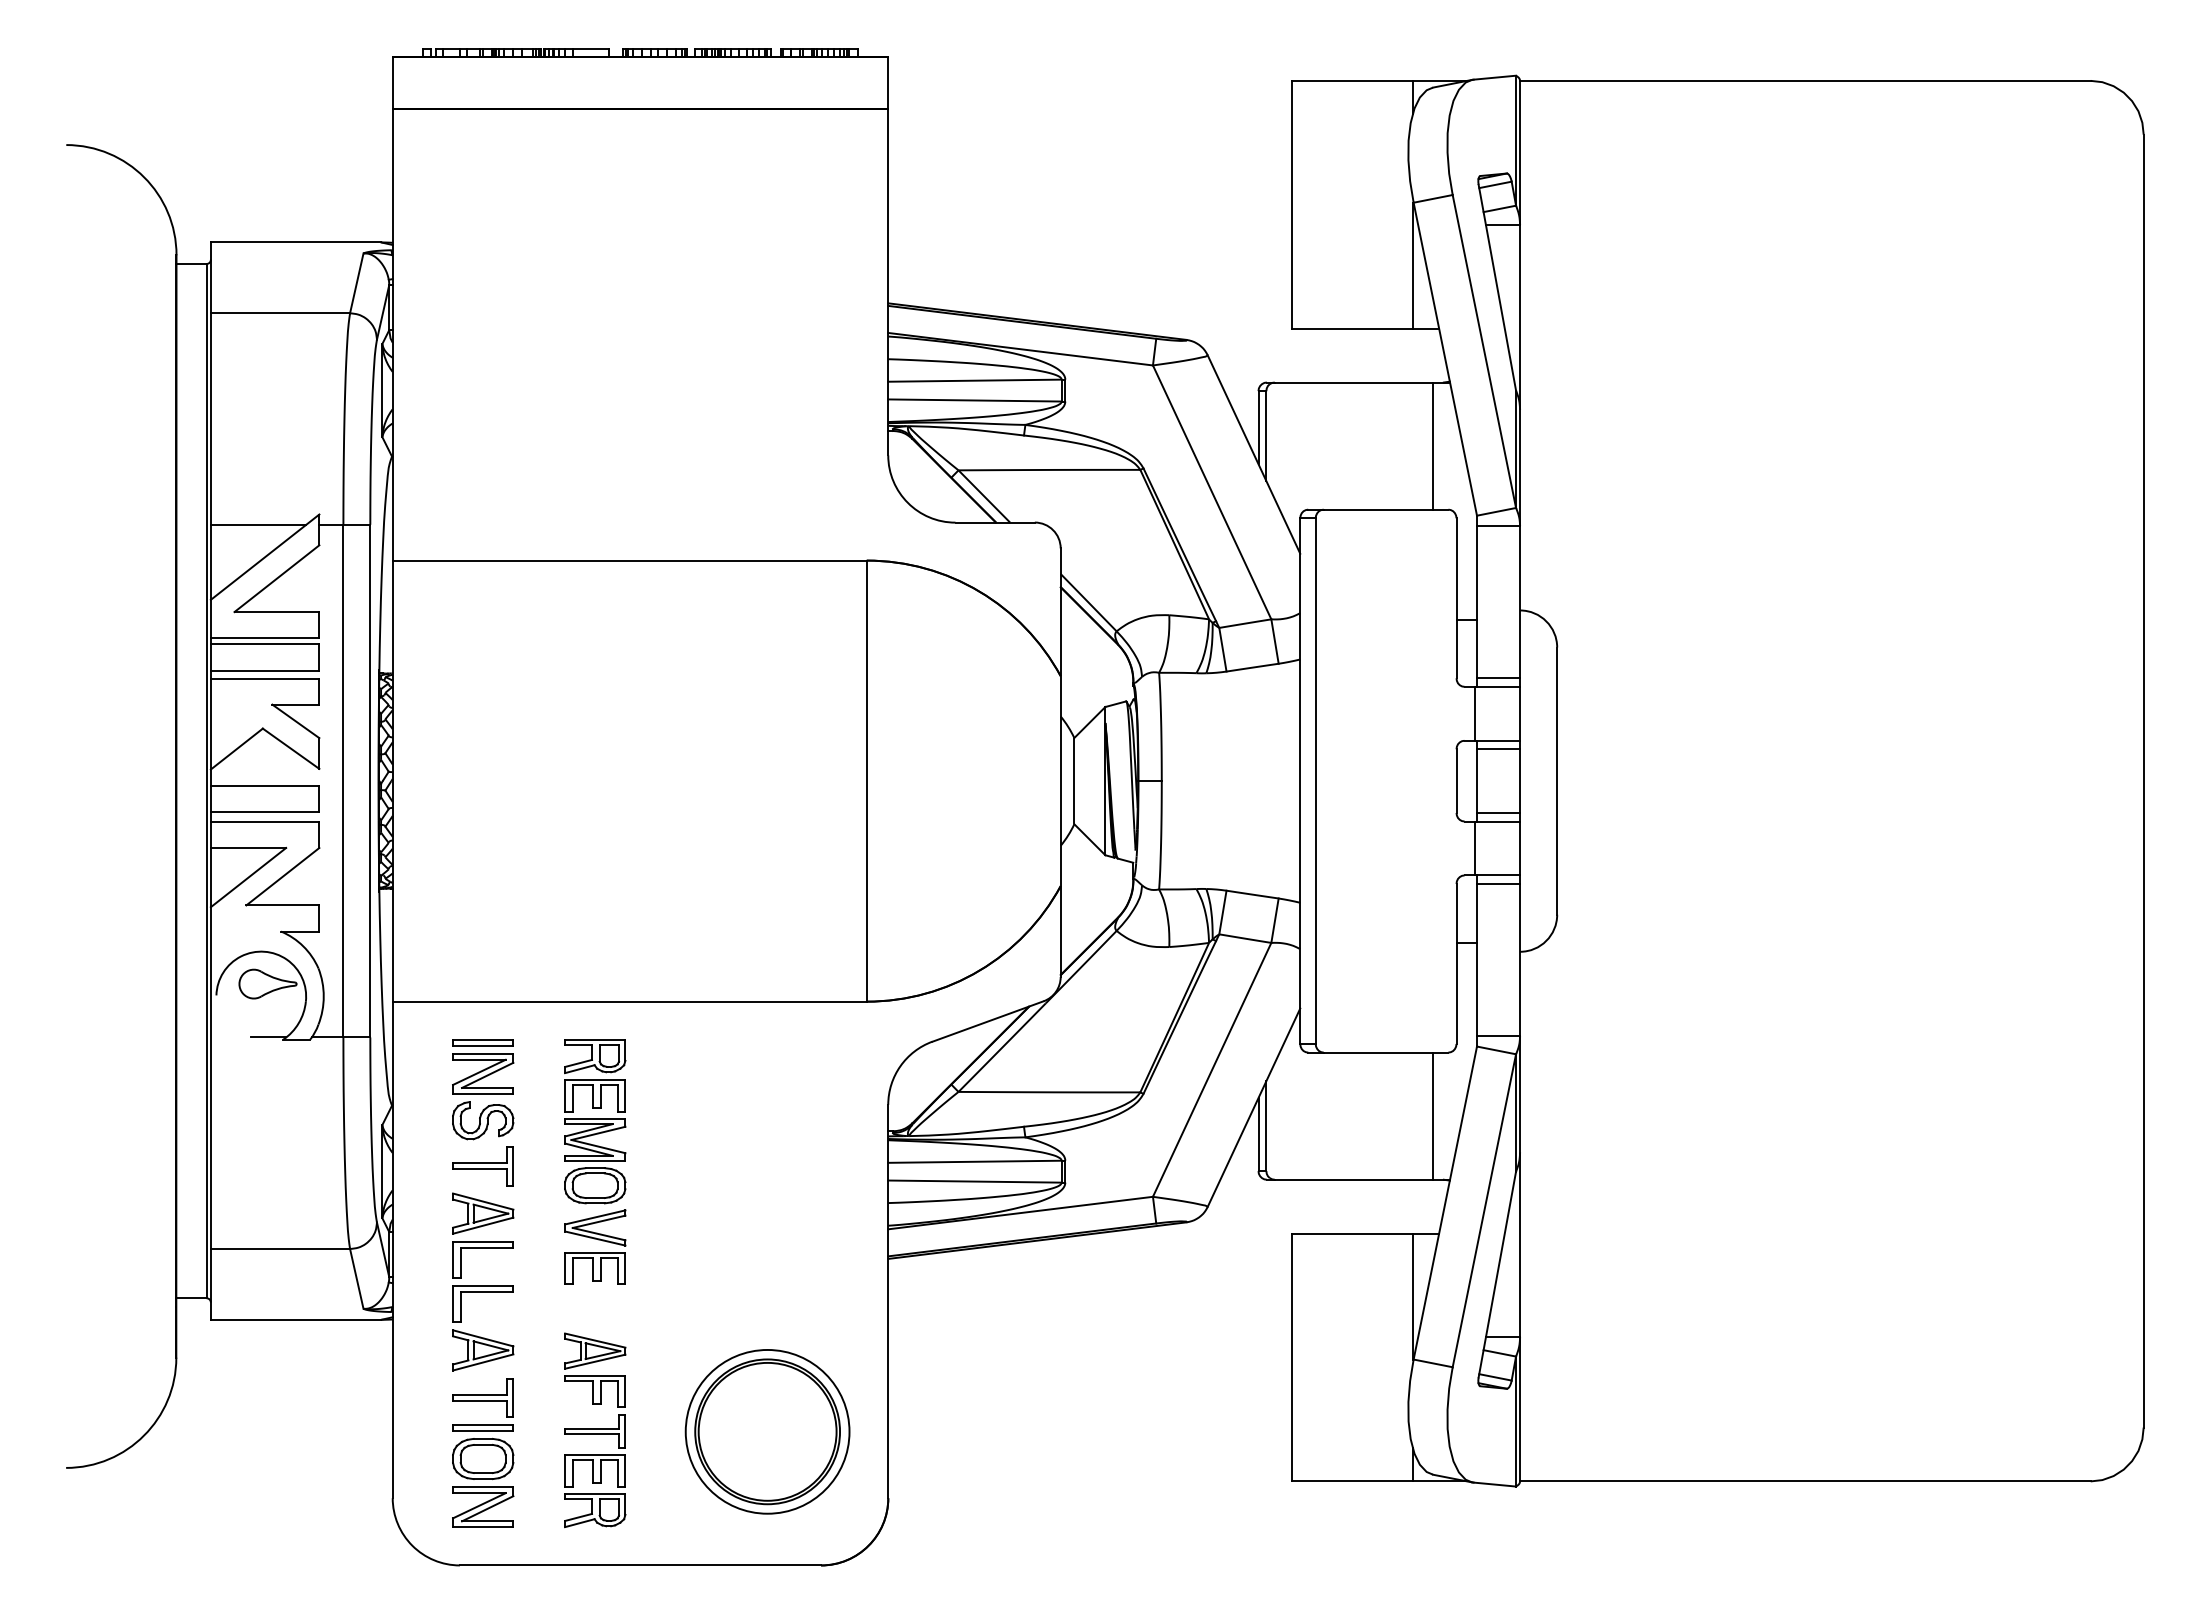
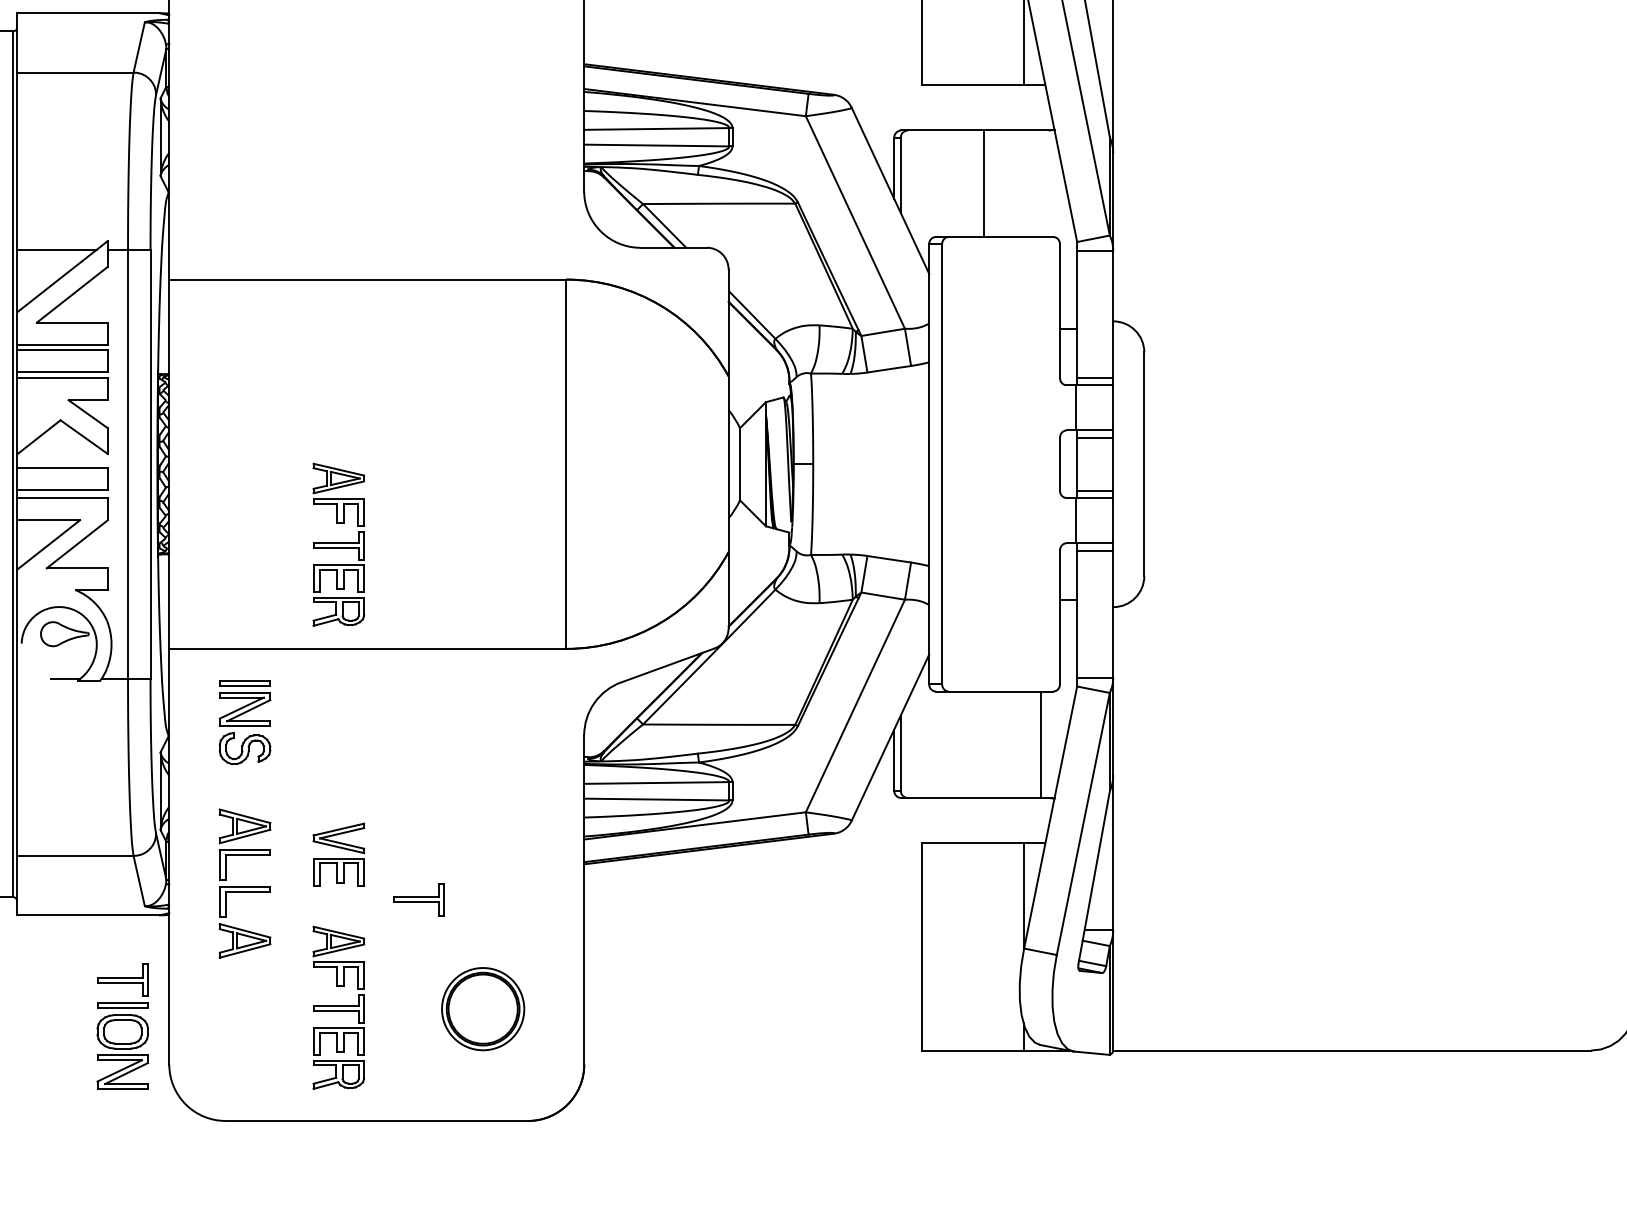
line: (1433, 445) -> (983, 183), moved
part: (595, 877) -> (339, 544), added
part: (595, 1121) -> (339, 749), removed
part: (482, 1166) -> (418, 899), moved
part: (767, 1431) -> (483, 1008), size x0.6
part: (483, 1452) -> (123, 1026), moved

